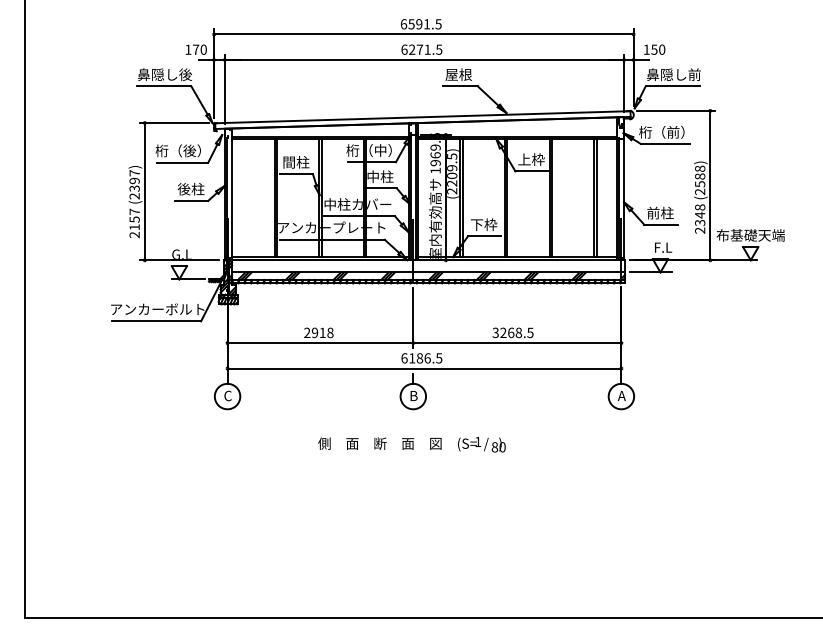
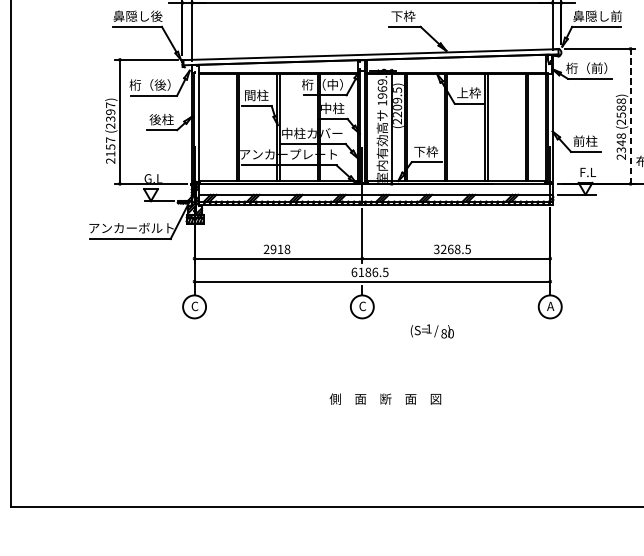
text: (458, 74) -> (403, 16), 屋根 -> 下枠
line: (710, 185) -> (630, 116), solid -> dashed
text: (413, 395) -> (362, 305), B -> C
text: (379, 443) -> (385, 398), moved
text: (481, 444) -> (432, 331), moved

